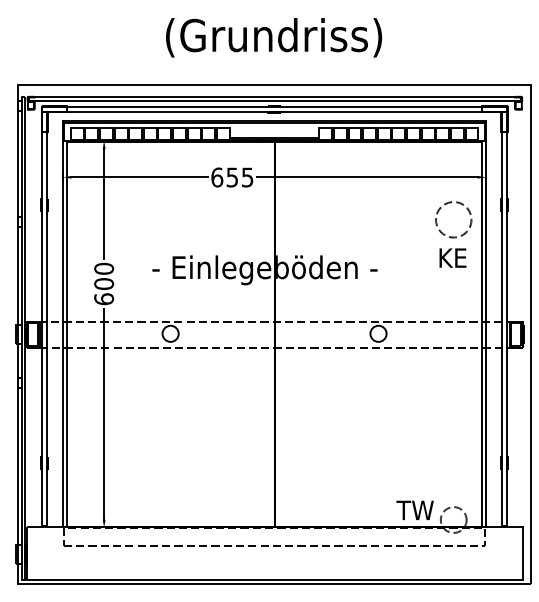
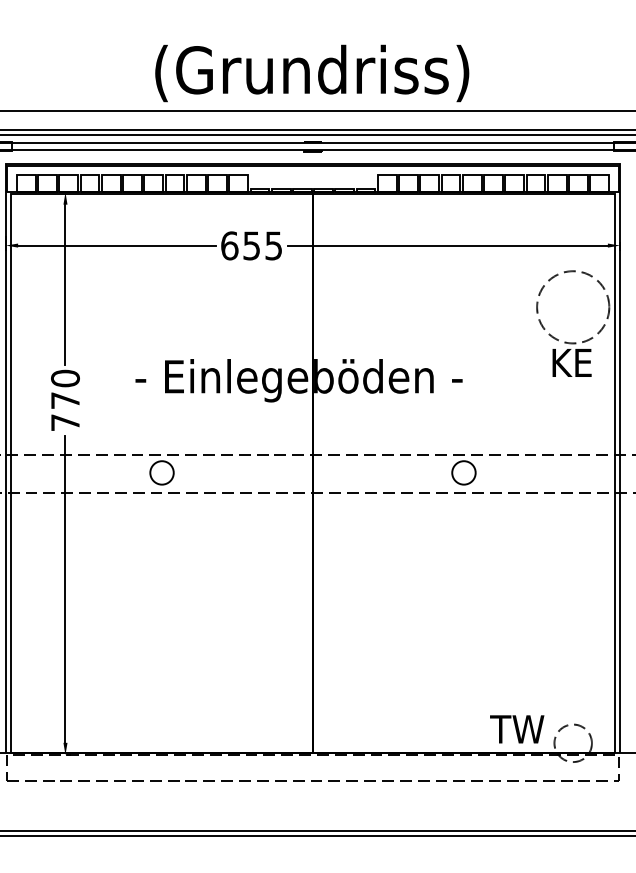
text: (274, 37) -> (312, 73), moved
circle: (453, 219) -> (572, 306), size x1.4
text: (104, 291) -> (65, 411), 600 -> 770

